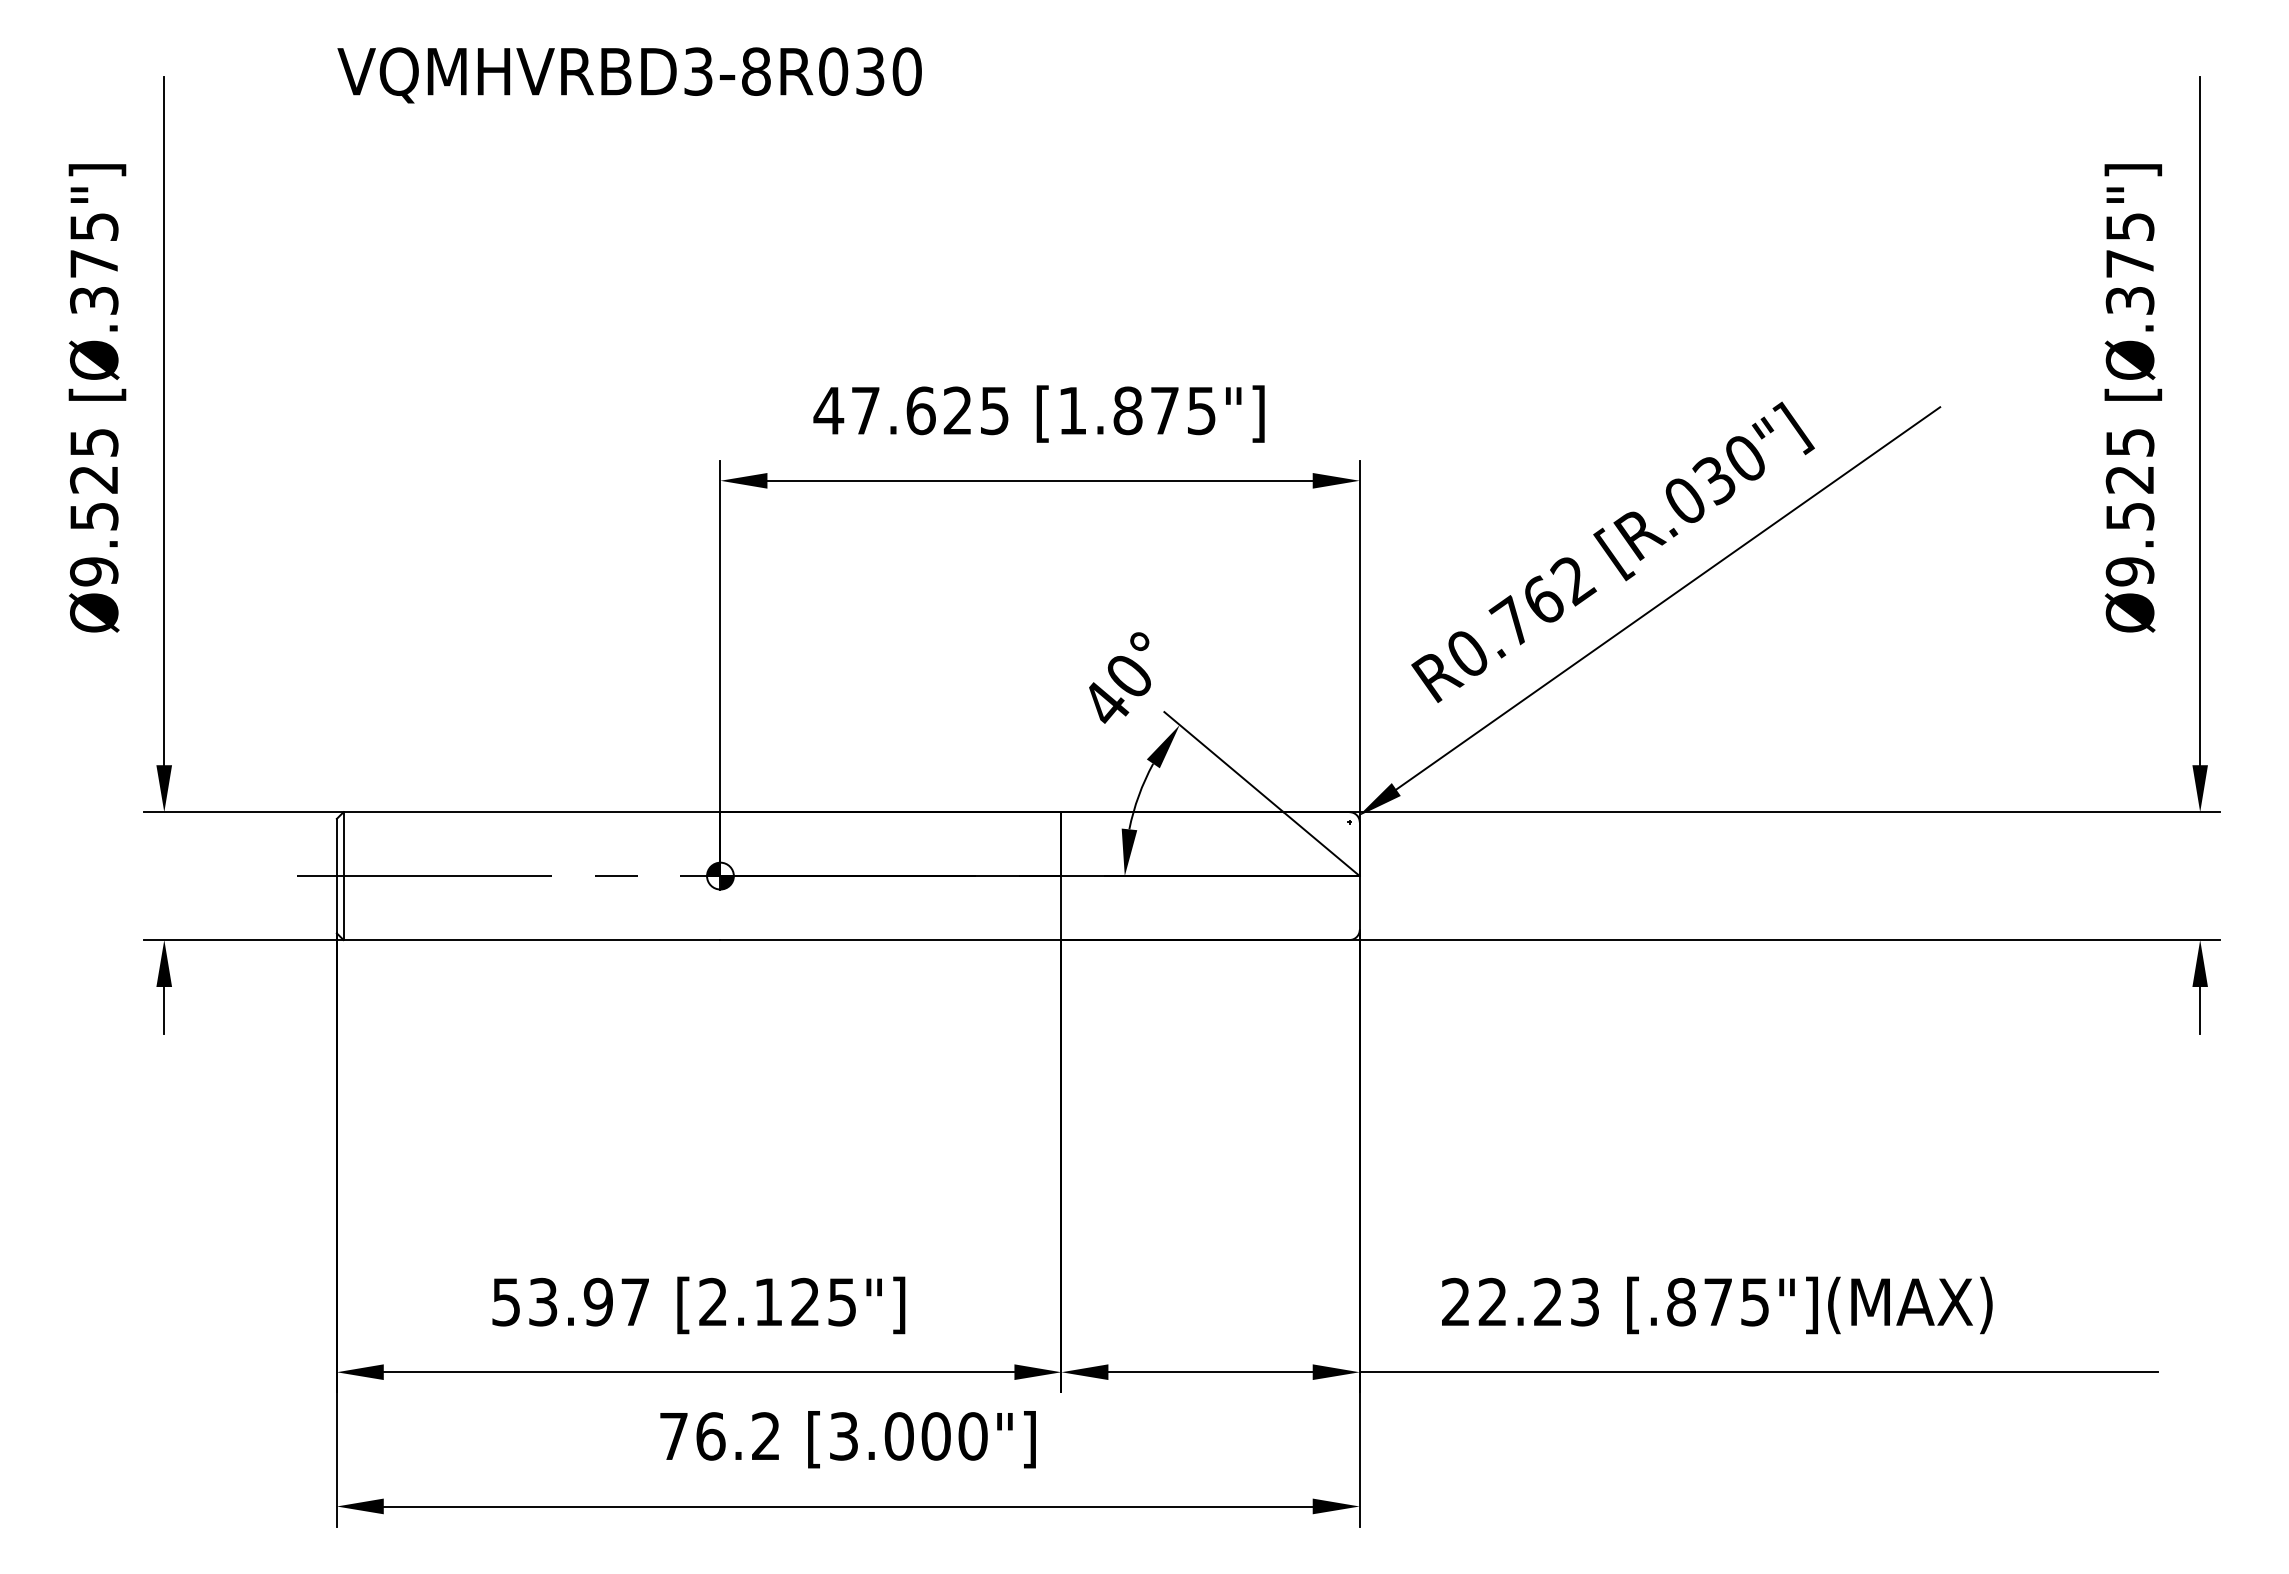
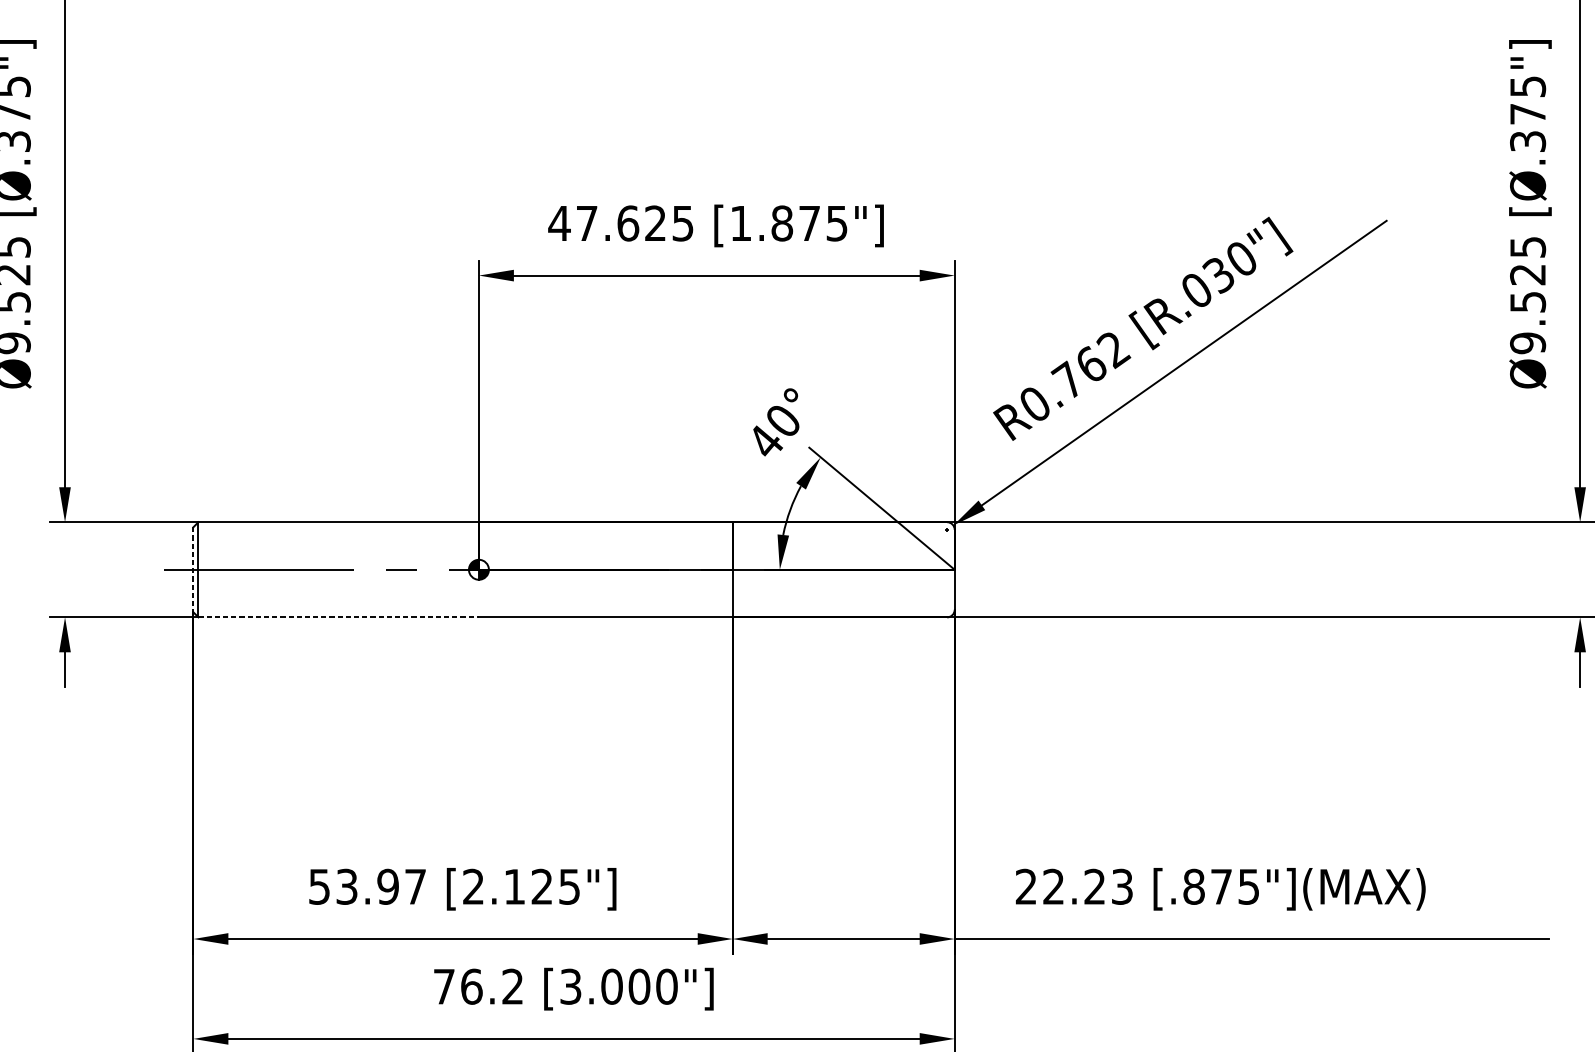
line: (336, 876) -> (193, 570), solid -> dashed
line: (532, 940) -> (339, 617), solid -> dashed

